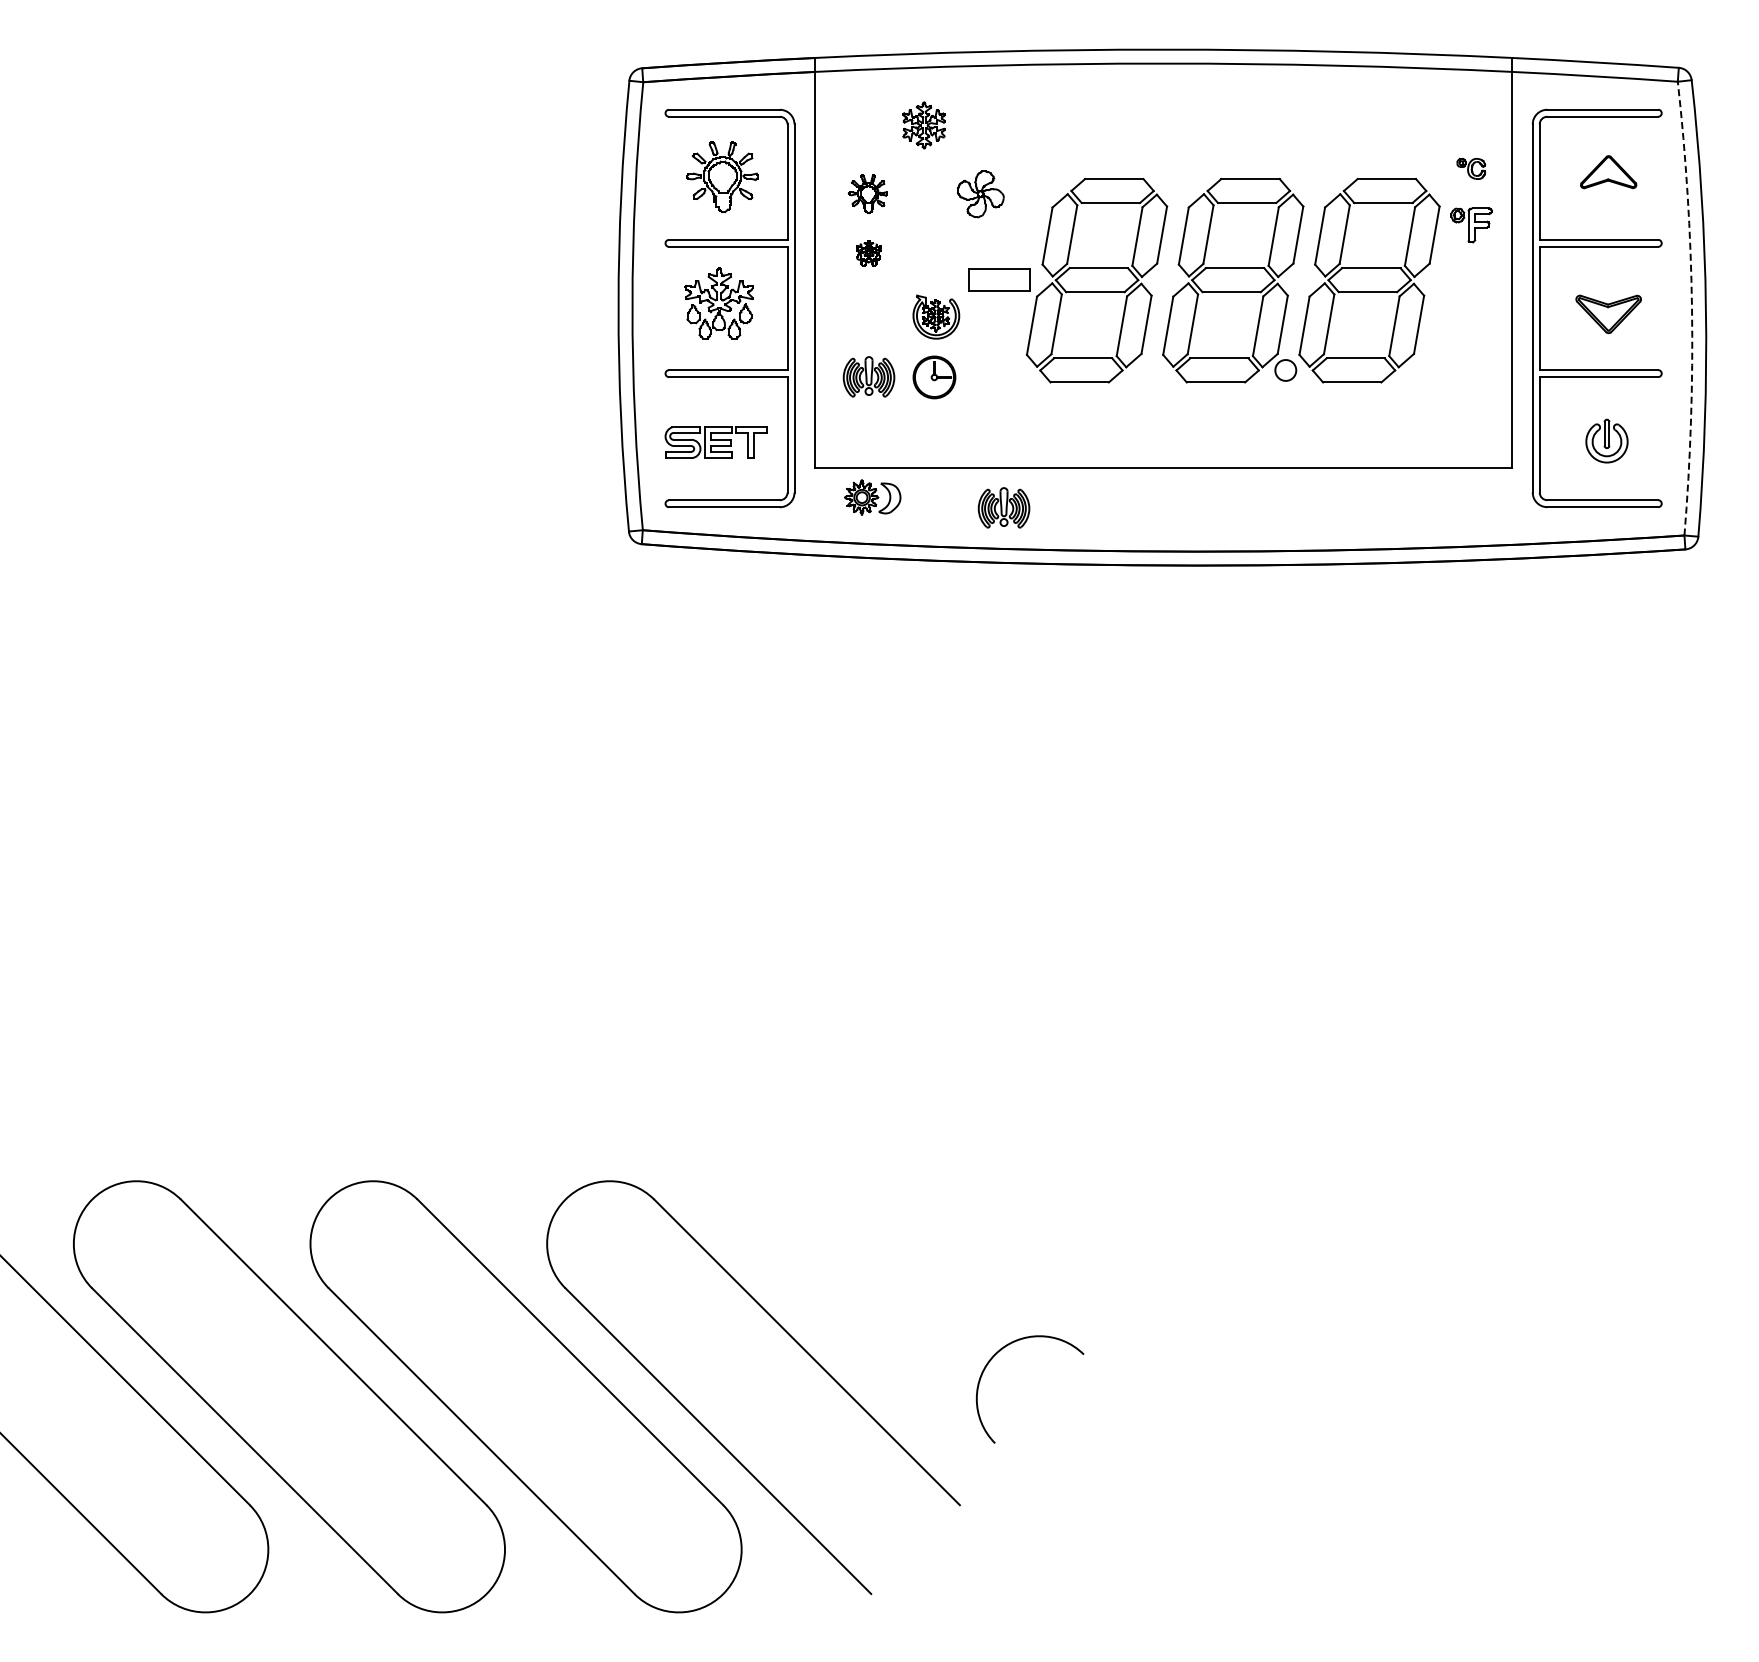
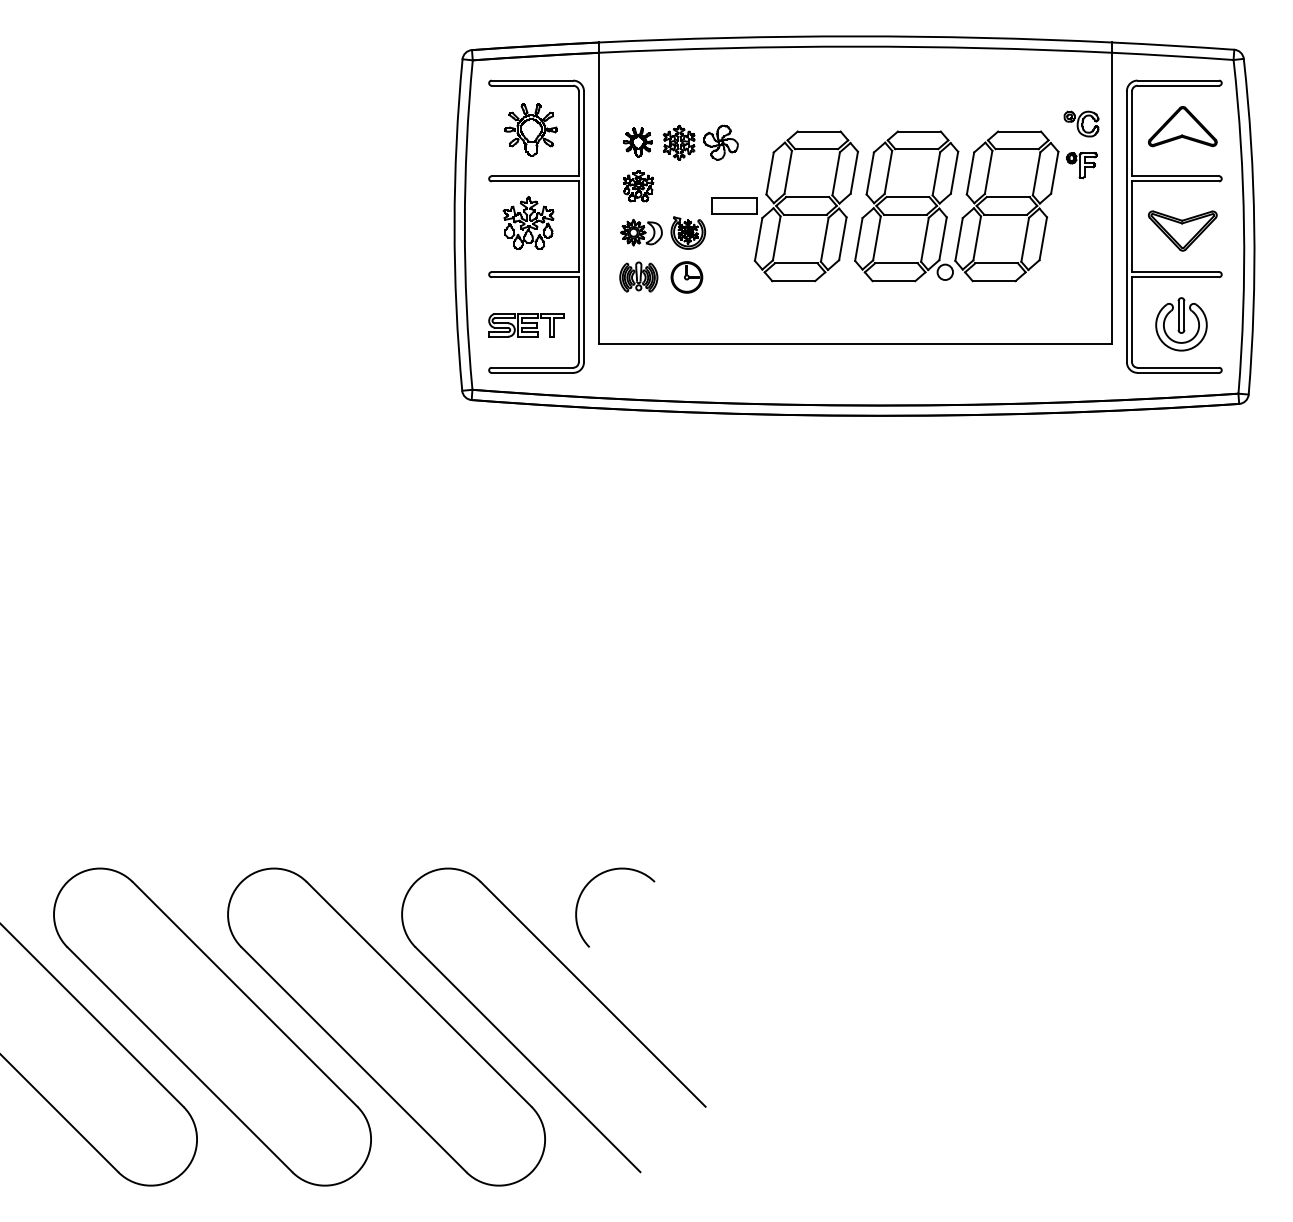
part: (923, 125) -> (678, 142), moved
part: (1471, 168) -> (1081, 123), size x1.67
part: (1608, 171) -> (1182, 126), size x1.67
part: (868, 252) -> (638, 185), size x1.67
arc: (1692, 308) -> (1244, 226), dashed -> solid
part: (1608, 314) -> (1182, 231), size x1.43
part: (1606, 440) -> (1181, 323), size x1.67
part: (872, 497) -> (641, 232), moved
part: (1003, 507) -> (737, 373), removed
arc: (1000, 1351) -> (593, 879), moved

